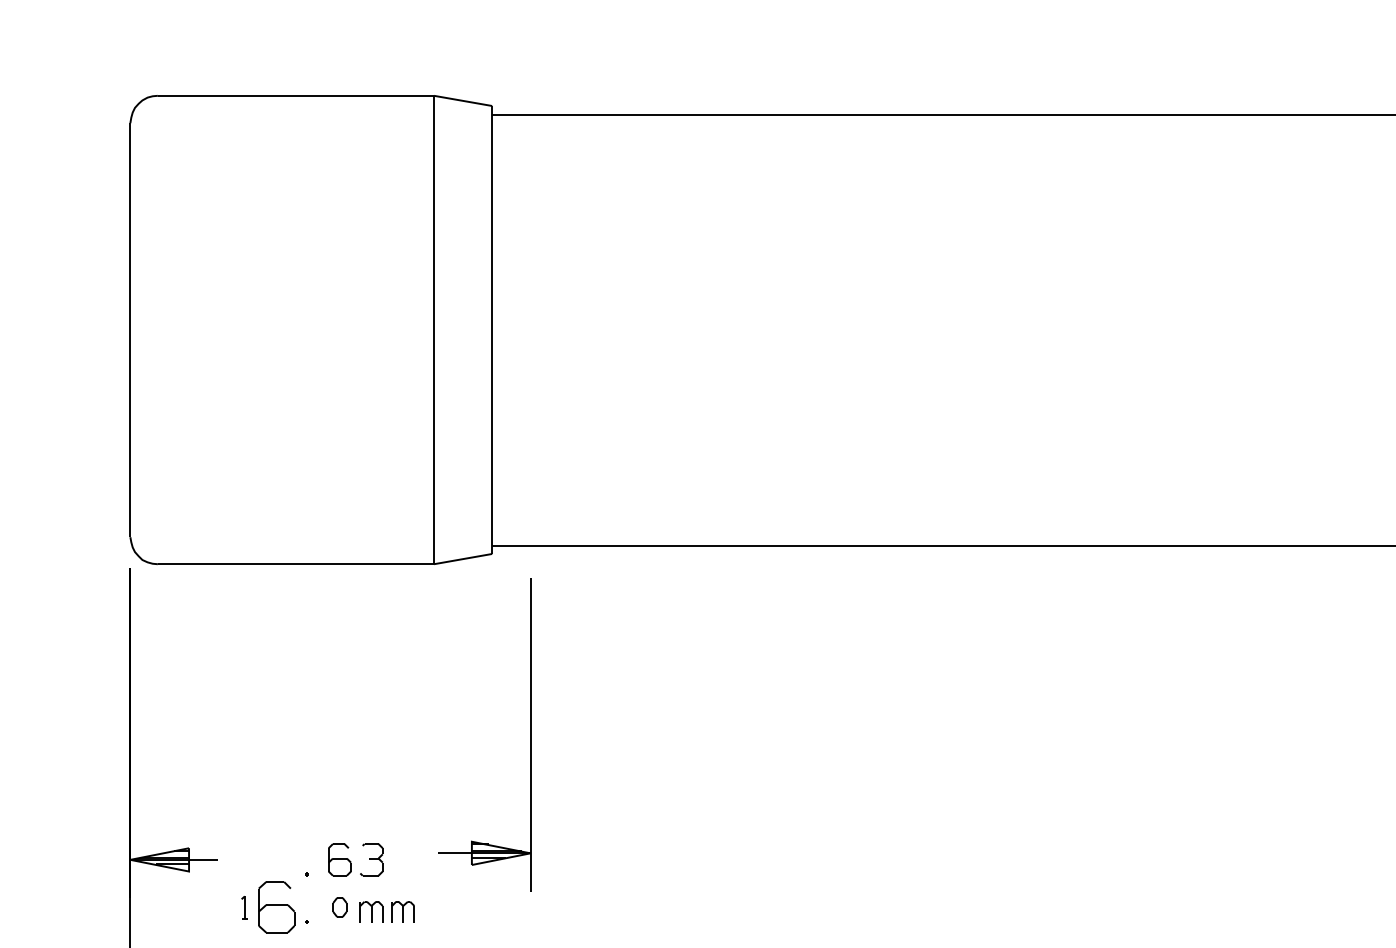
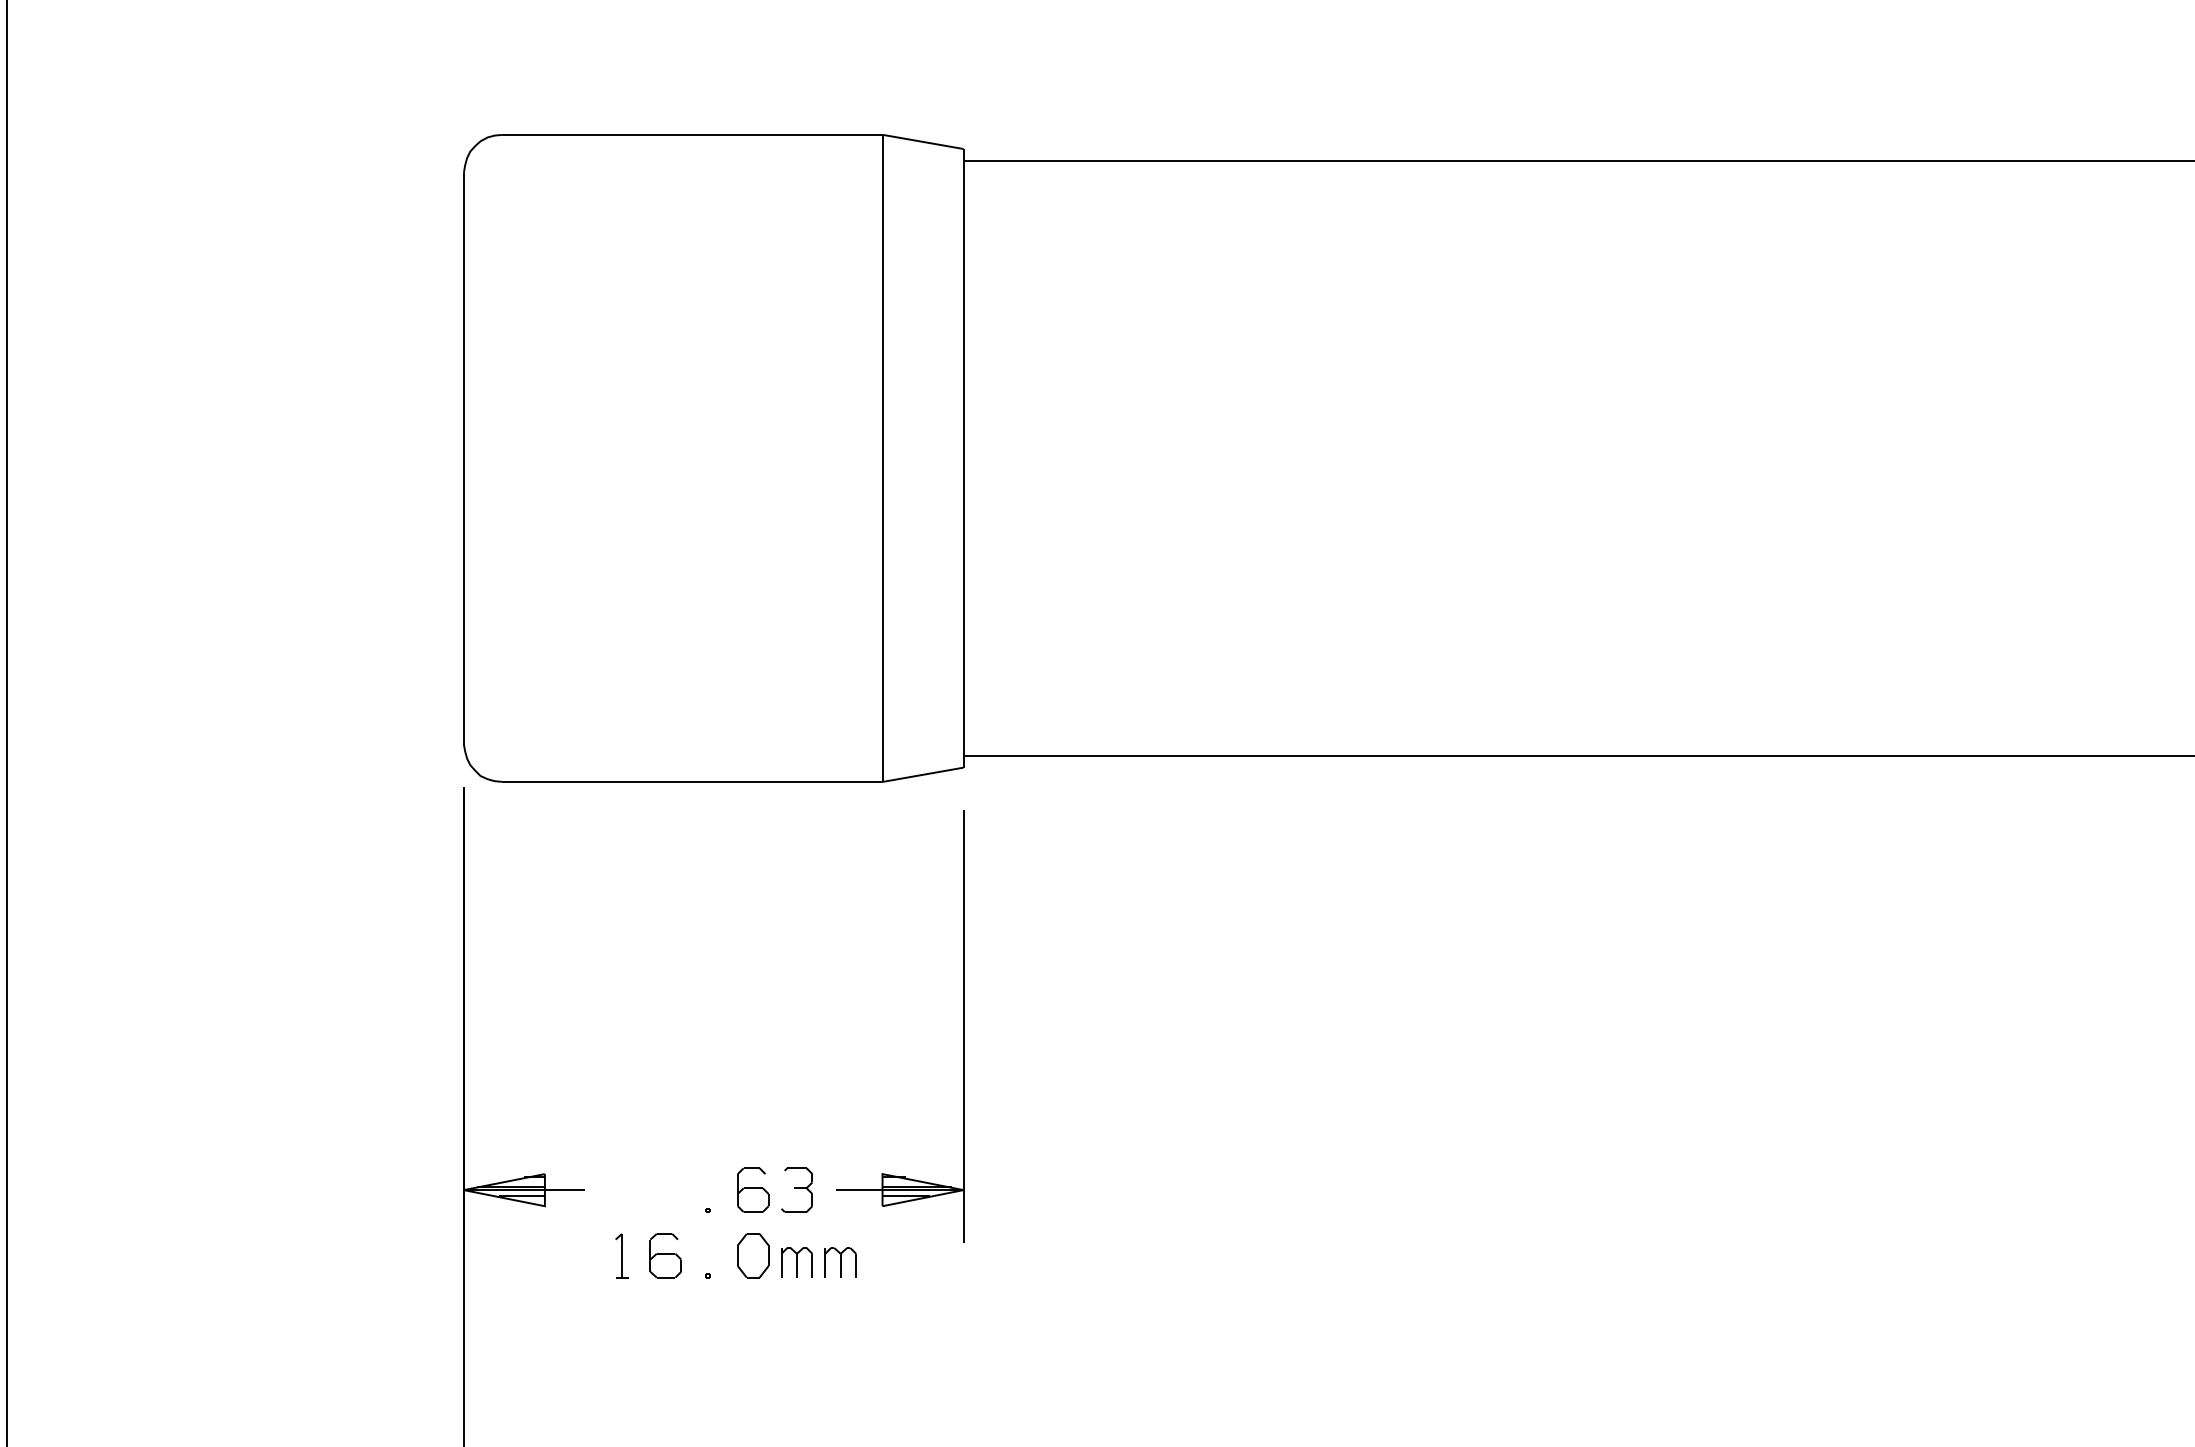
part: (530, 734) -> (963, 1026), moved
part: (244, 907) -> (621, 1255), size x1.43
part: (276, 907) -> (665, 1255), size x0.62
part: (340, 907) -> (753, 1255), size x1.67

